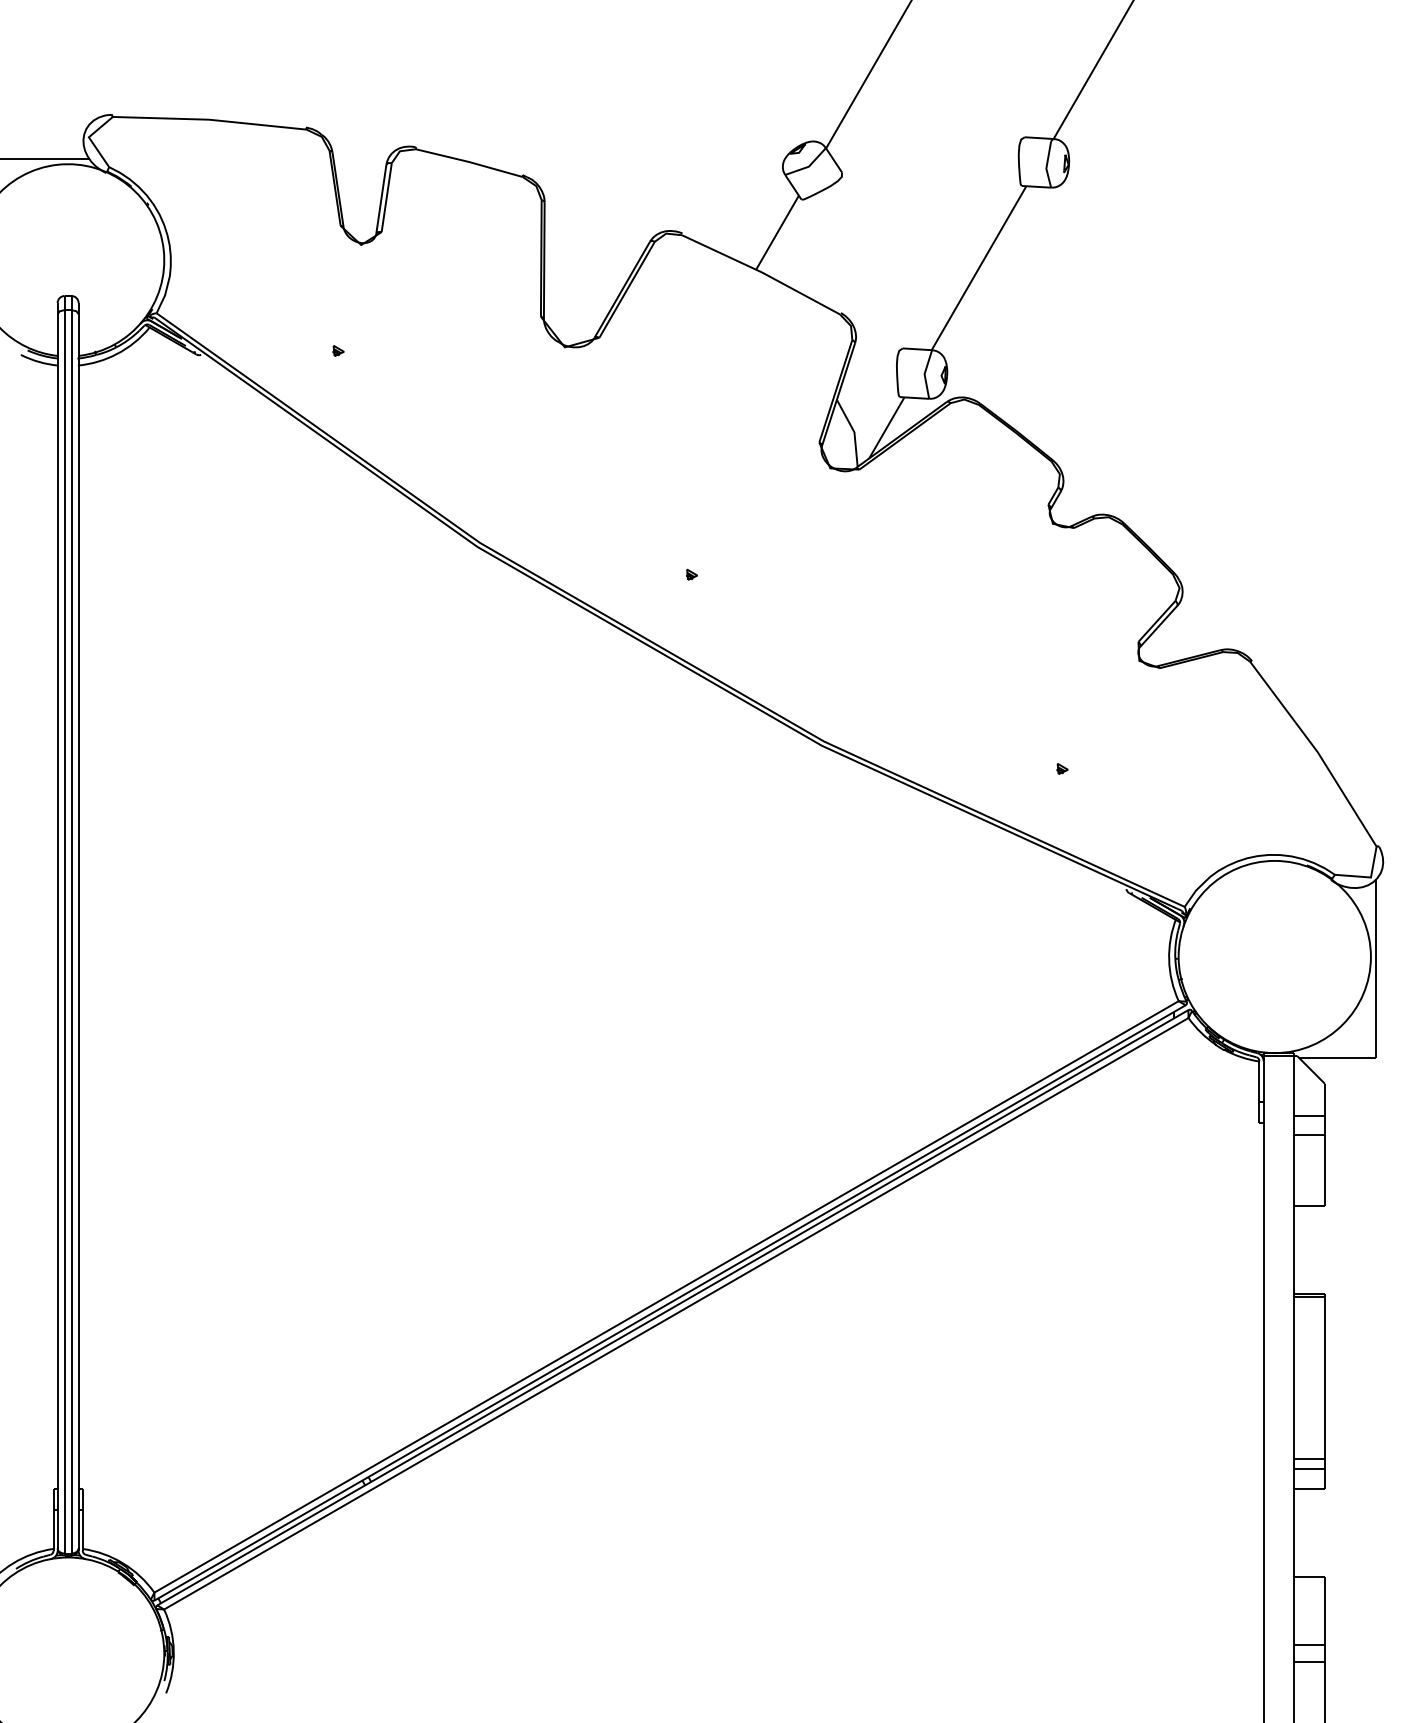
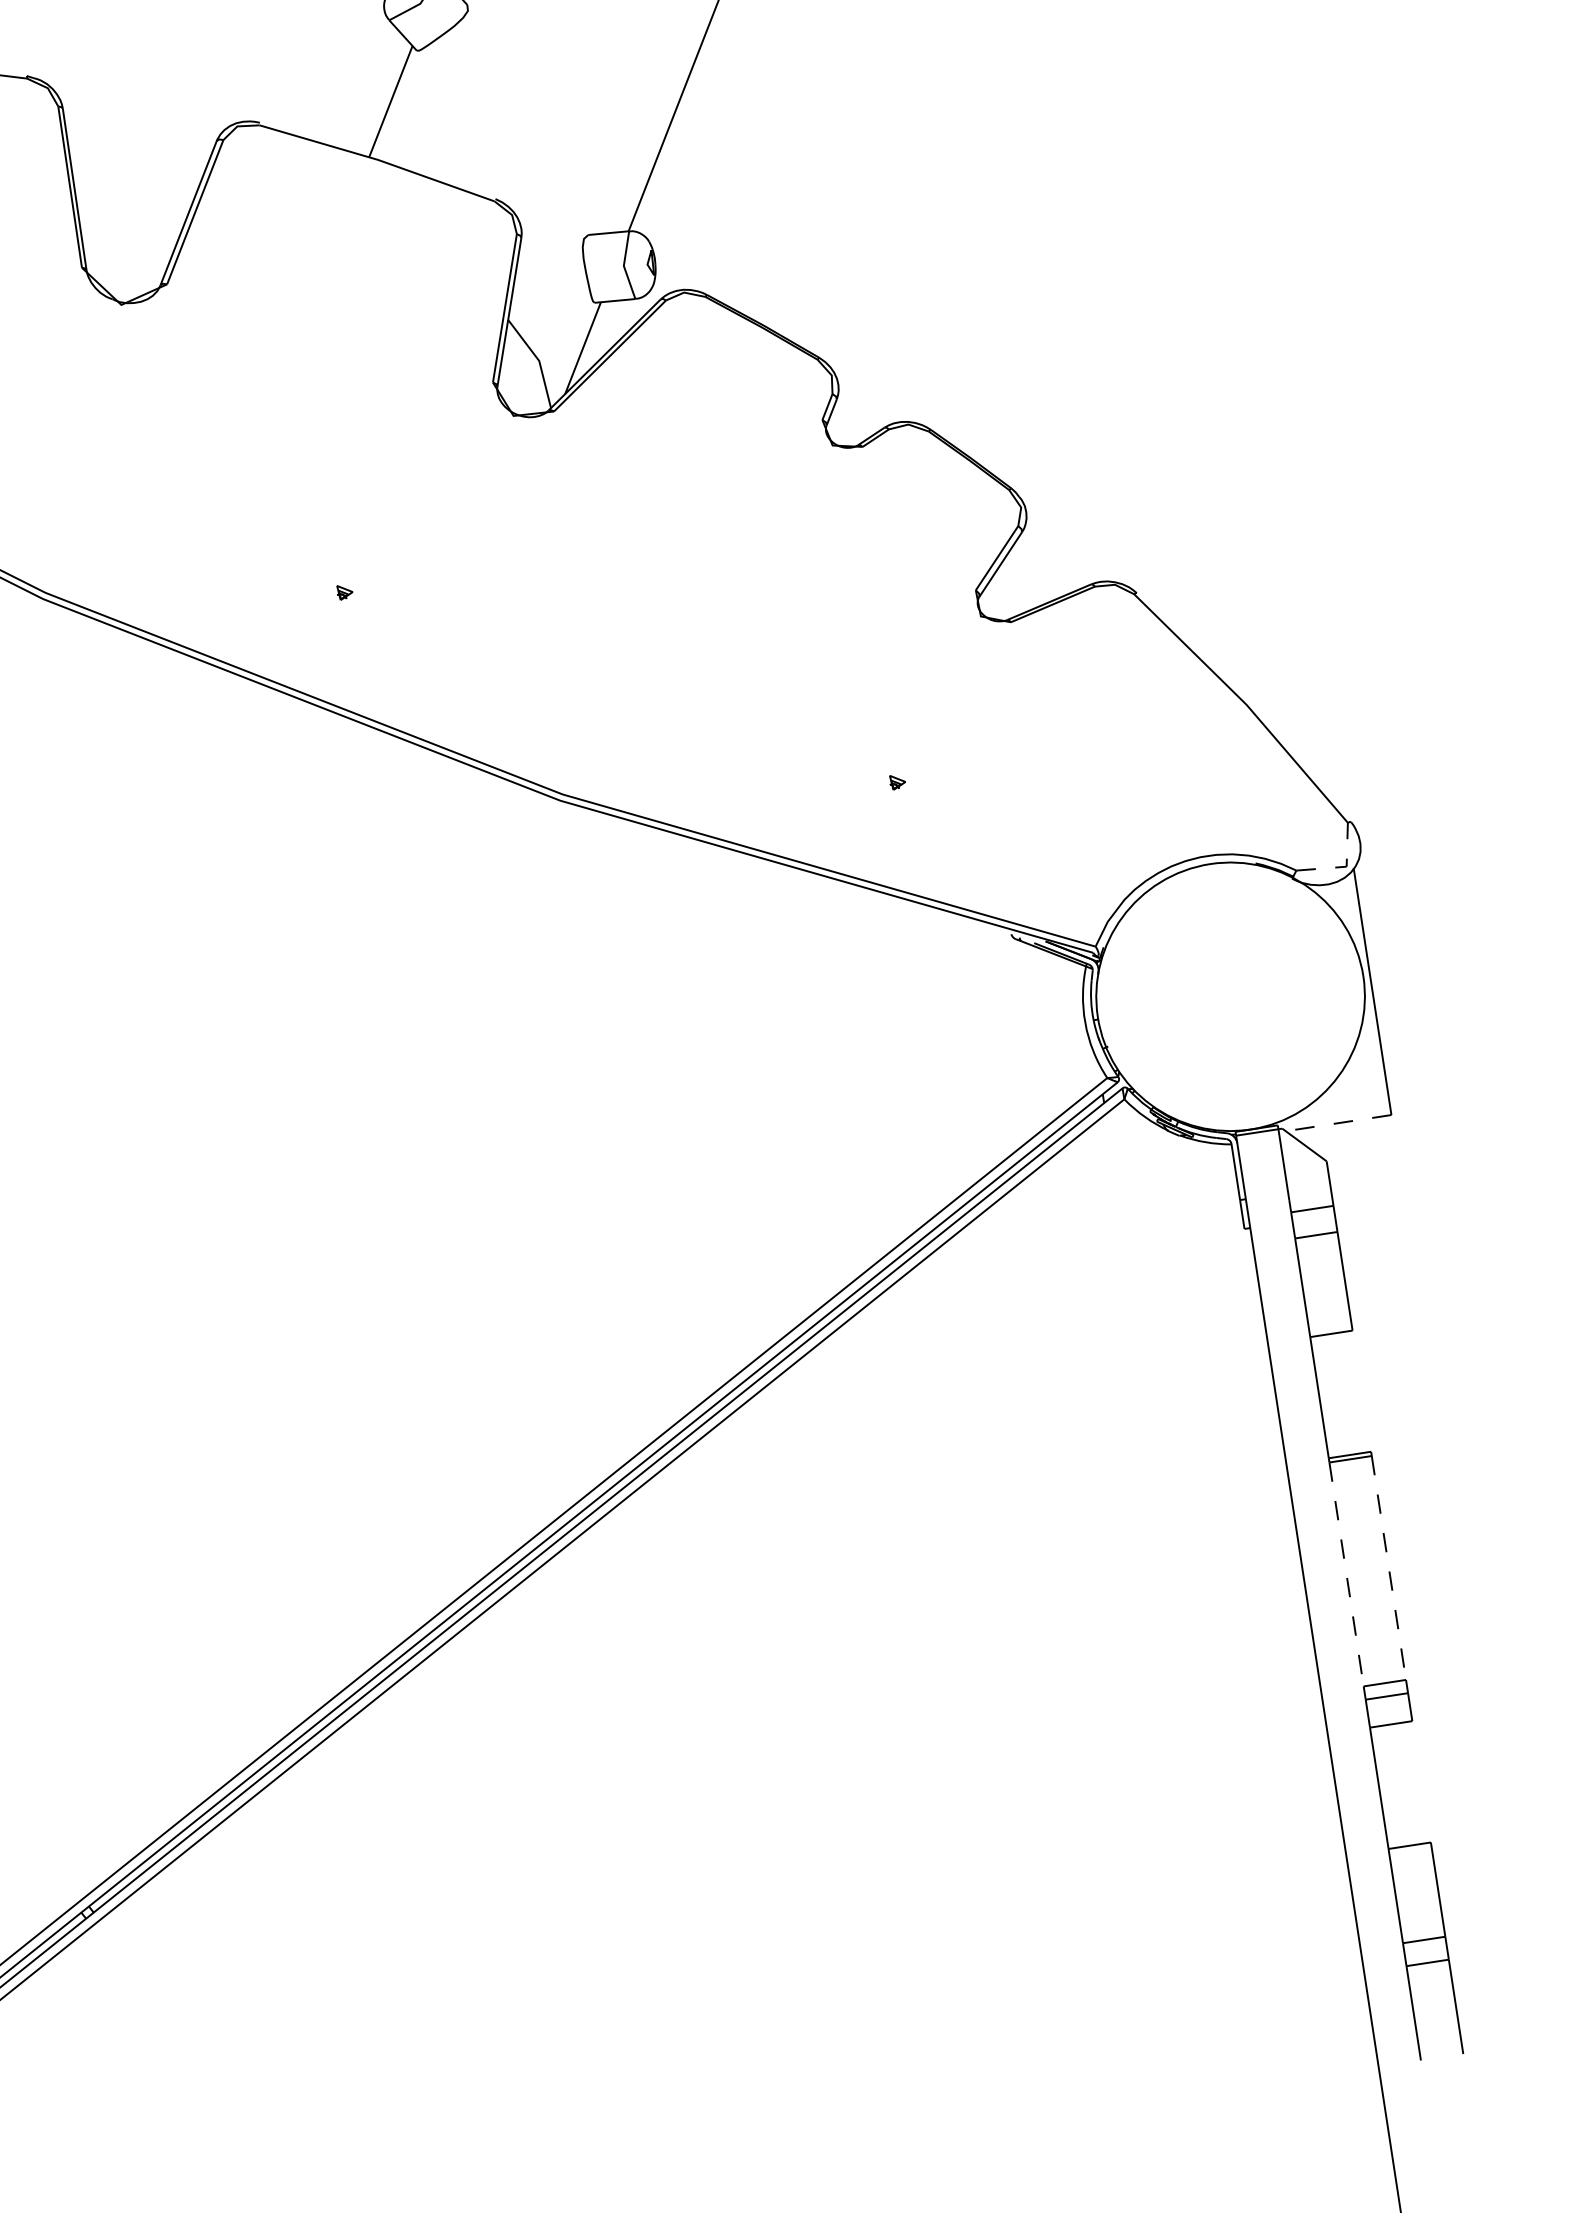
line: (1369, 877) -> (1344, 866), solid -> dashed
line: (1336, 1058) -> (1337, 1123), solid -> dashed
line: (1294, 1378) -> (1346, 1574), solid -> dashed
line: (1324, 1378) -> (1388, 1568), solid -> dashed

